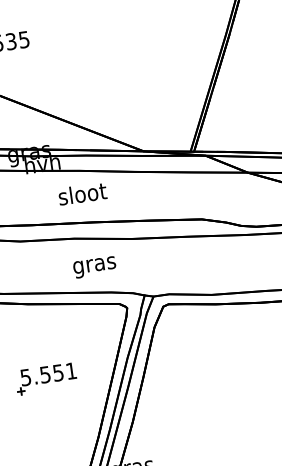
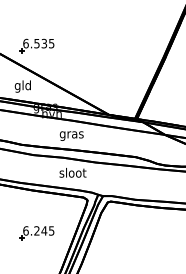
text: (82, 195) -> (71, 134), sloot -> gras
text: (93, 264) -> (72, 173), gras -> sloot
text: (47, 373) -> (38, 230), 5.551 -> 6.245

